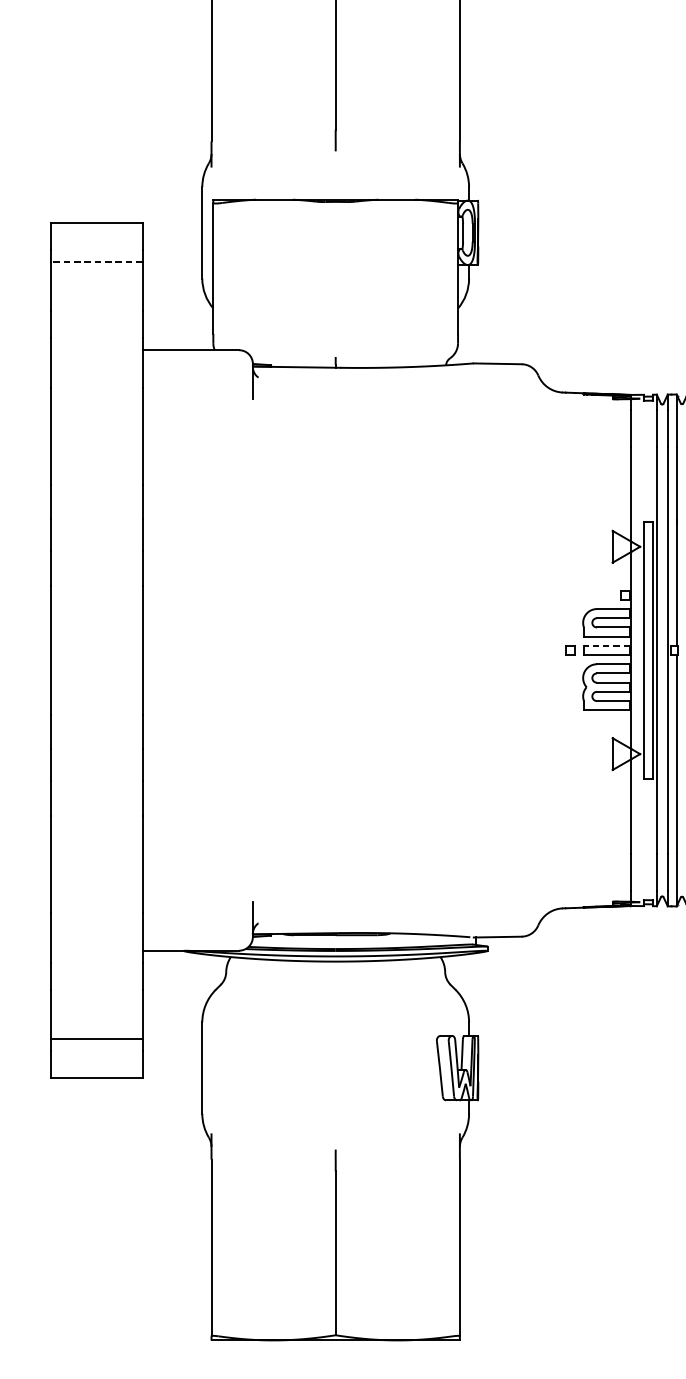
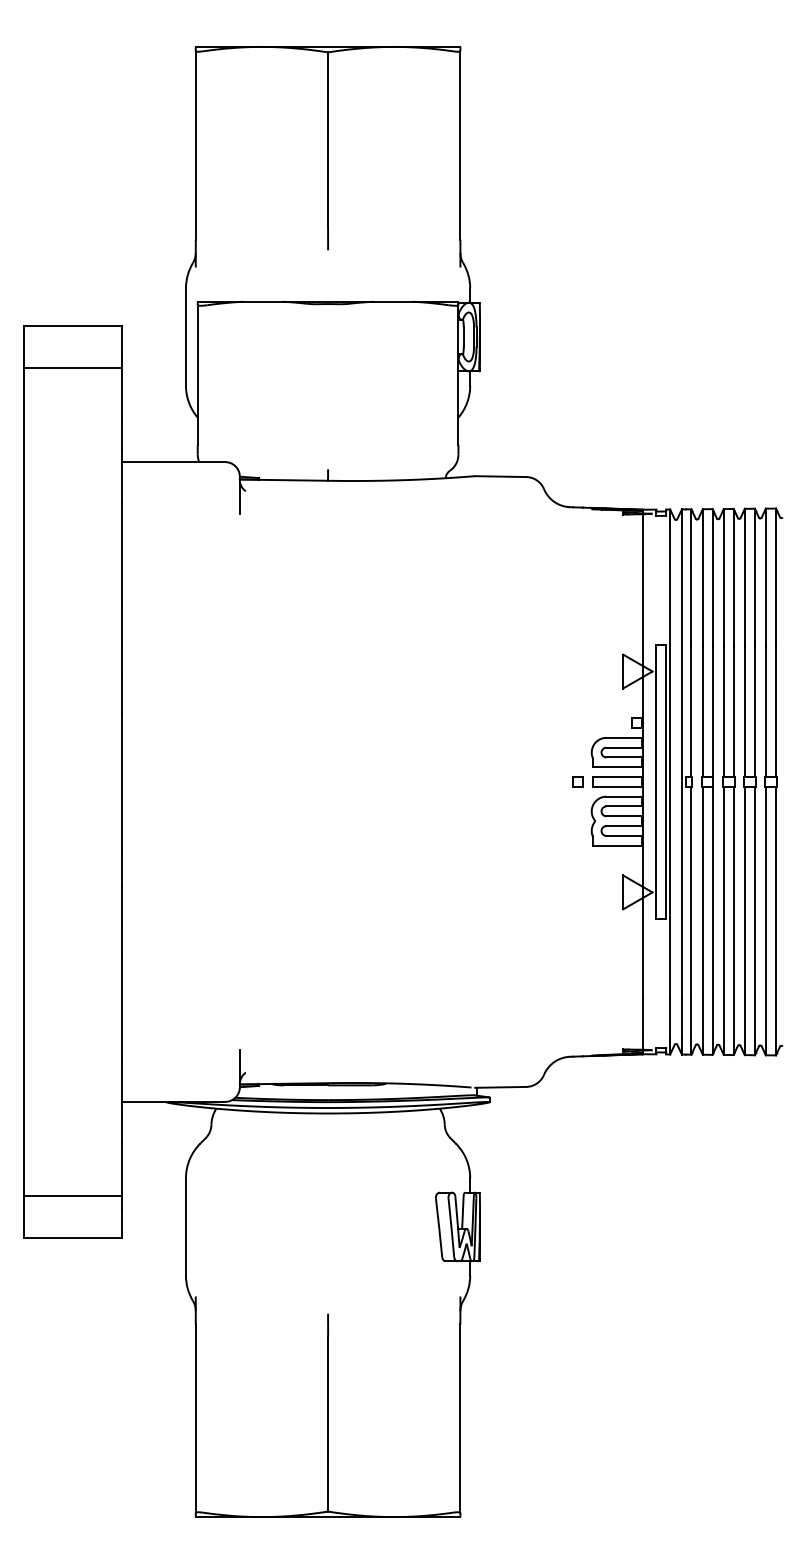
line: (95, 261) -> (72, 367), dashed -> solid
line: (607, 646) -> (617, 777), dashed -> solid

